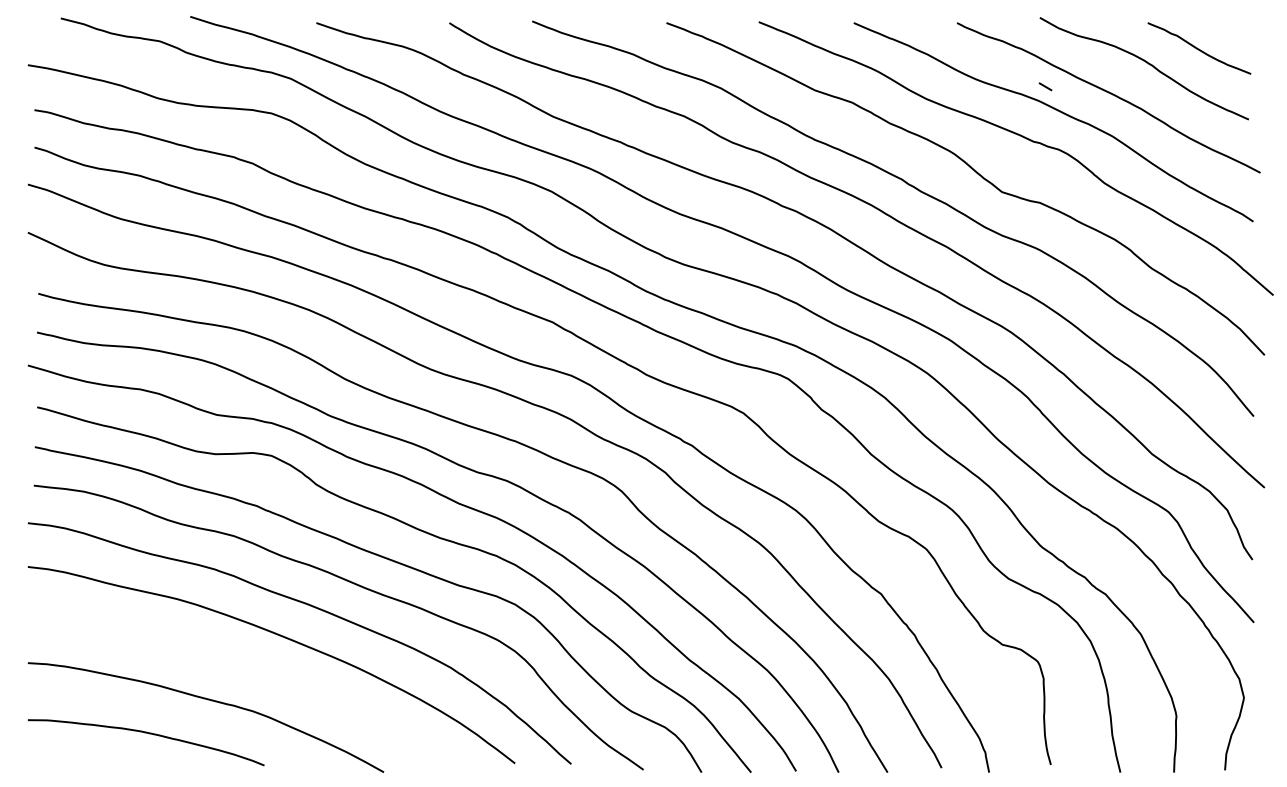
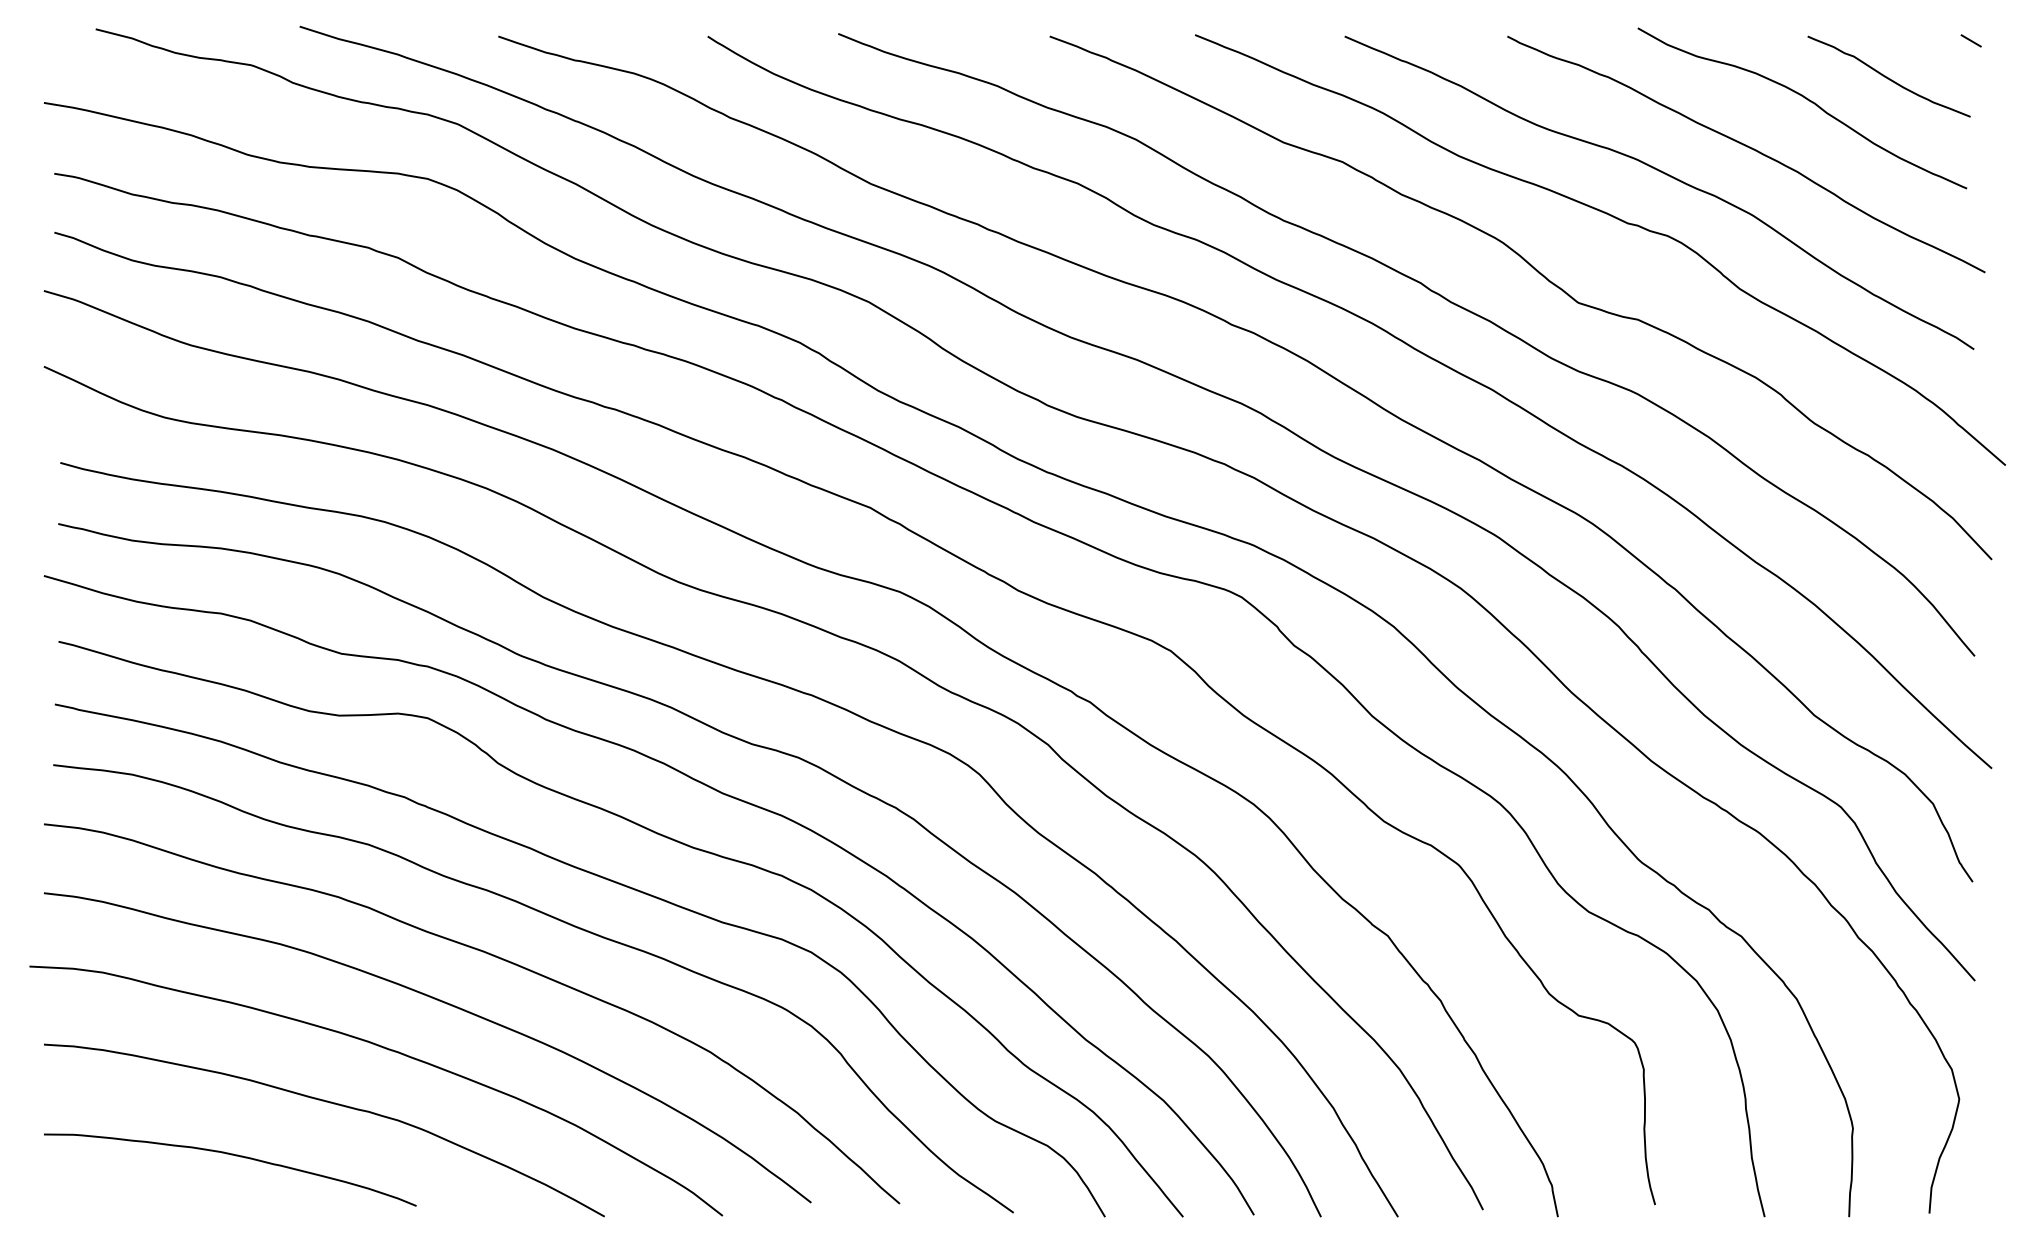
line: (1045, 86) -> (1971, 40), moved
curve: (247, 667) -> (389, 1051), added

